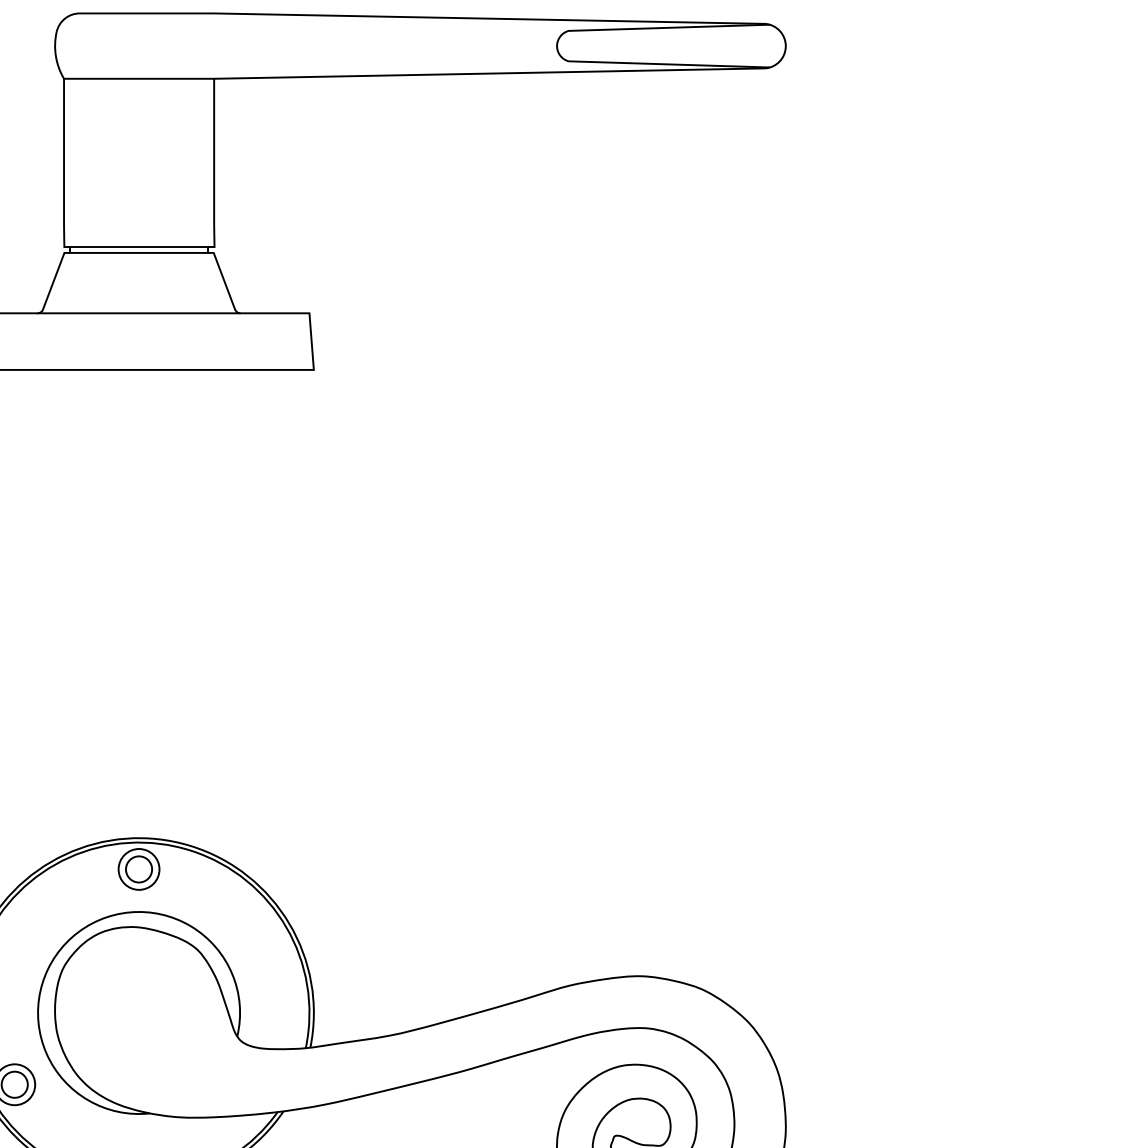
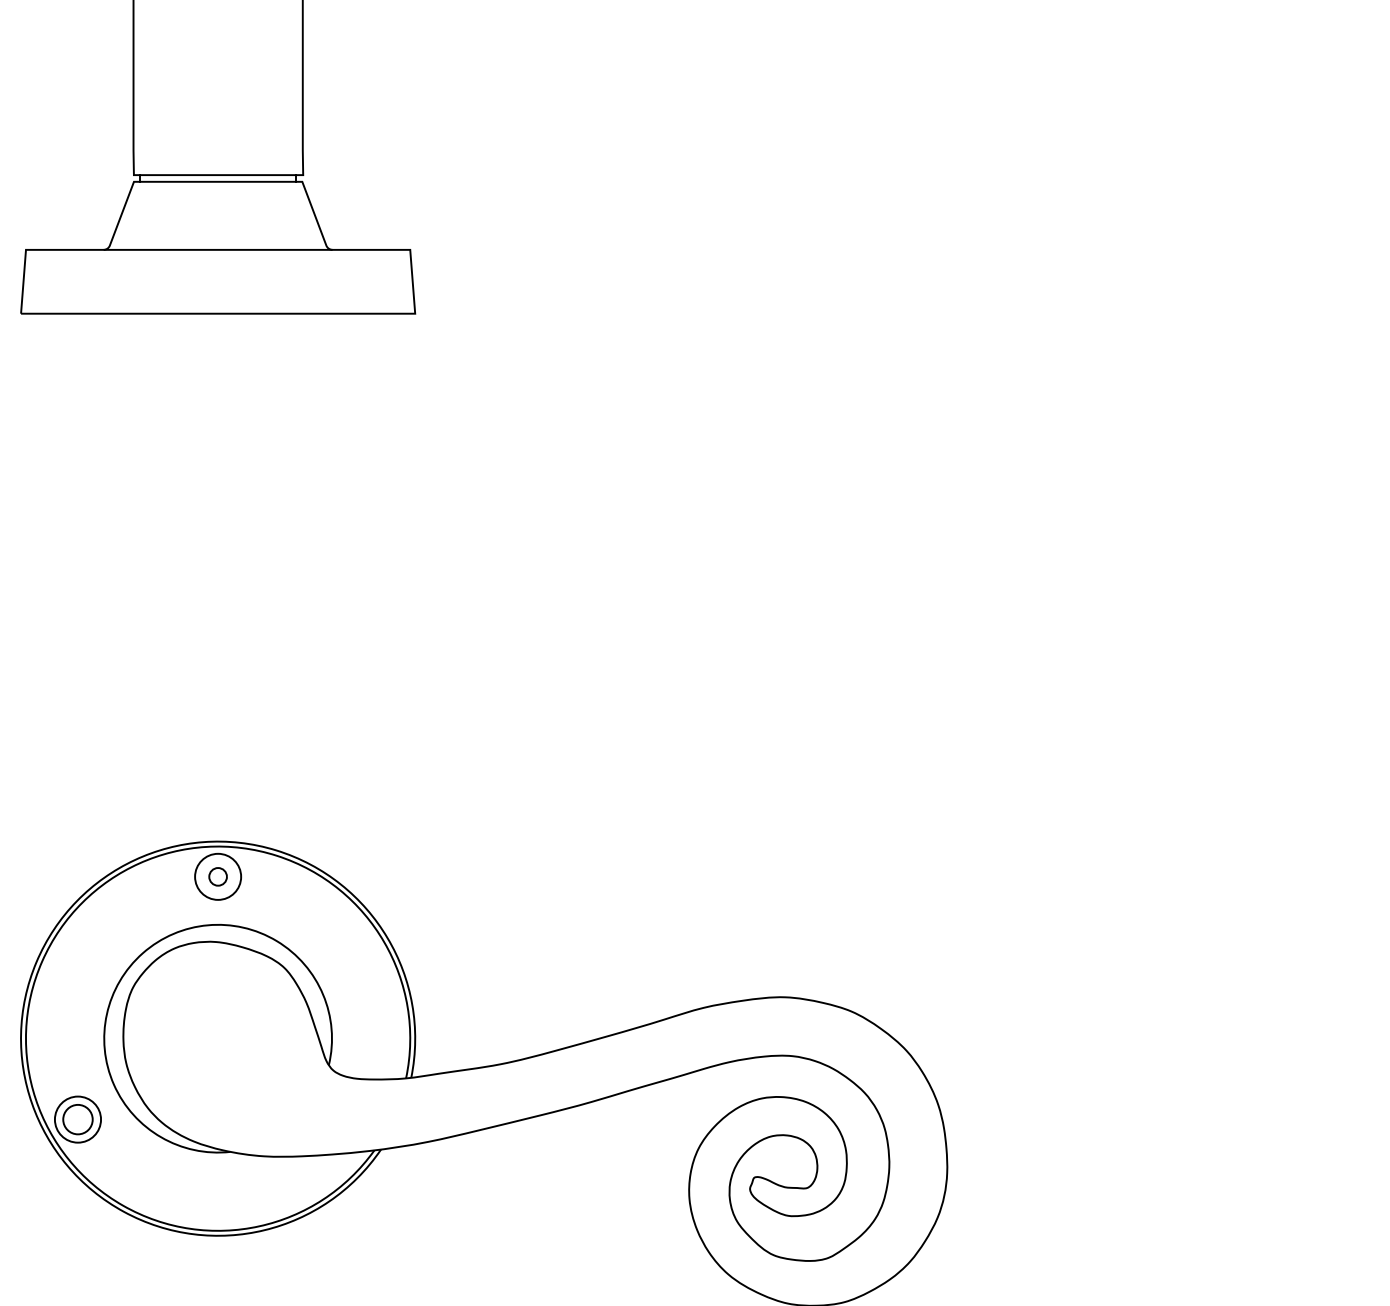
circle: (138, 869) -> (217, 876), size x0.6

